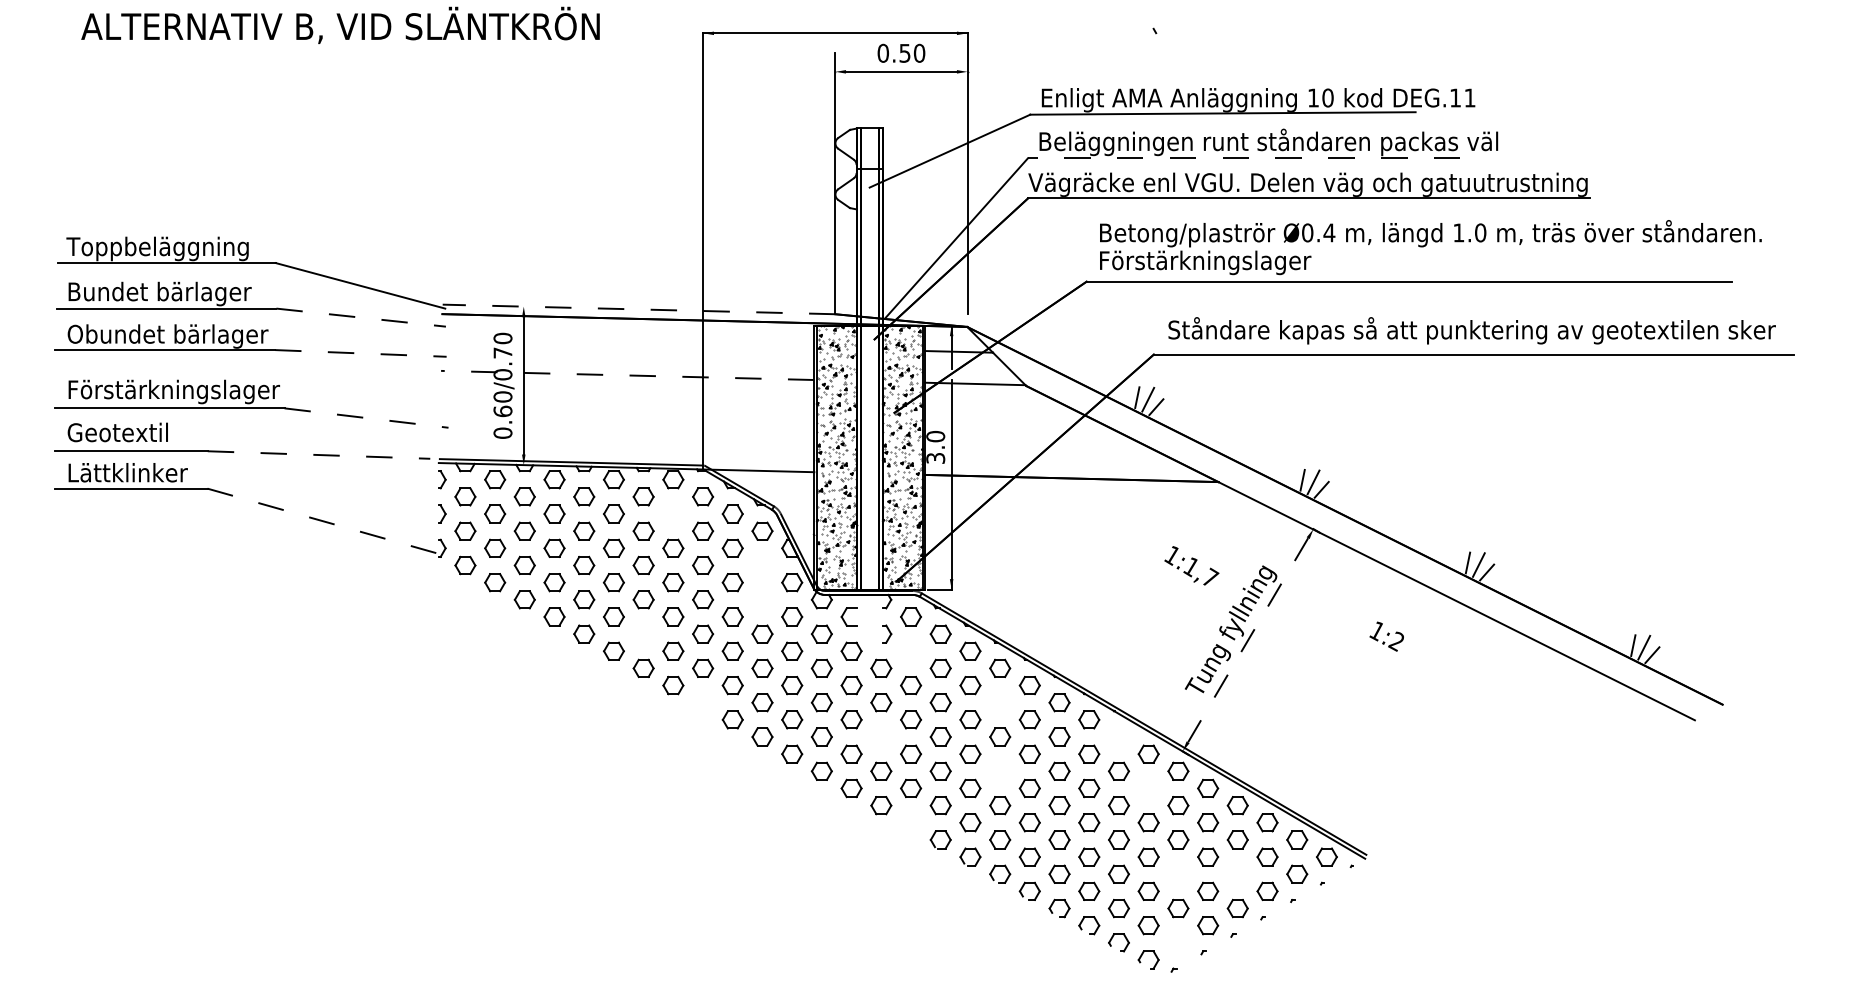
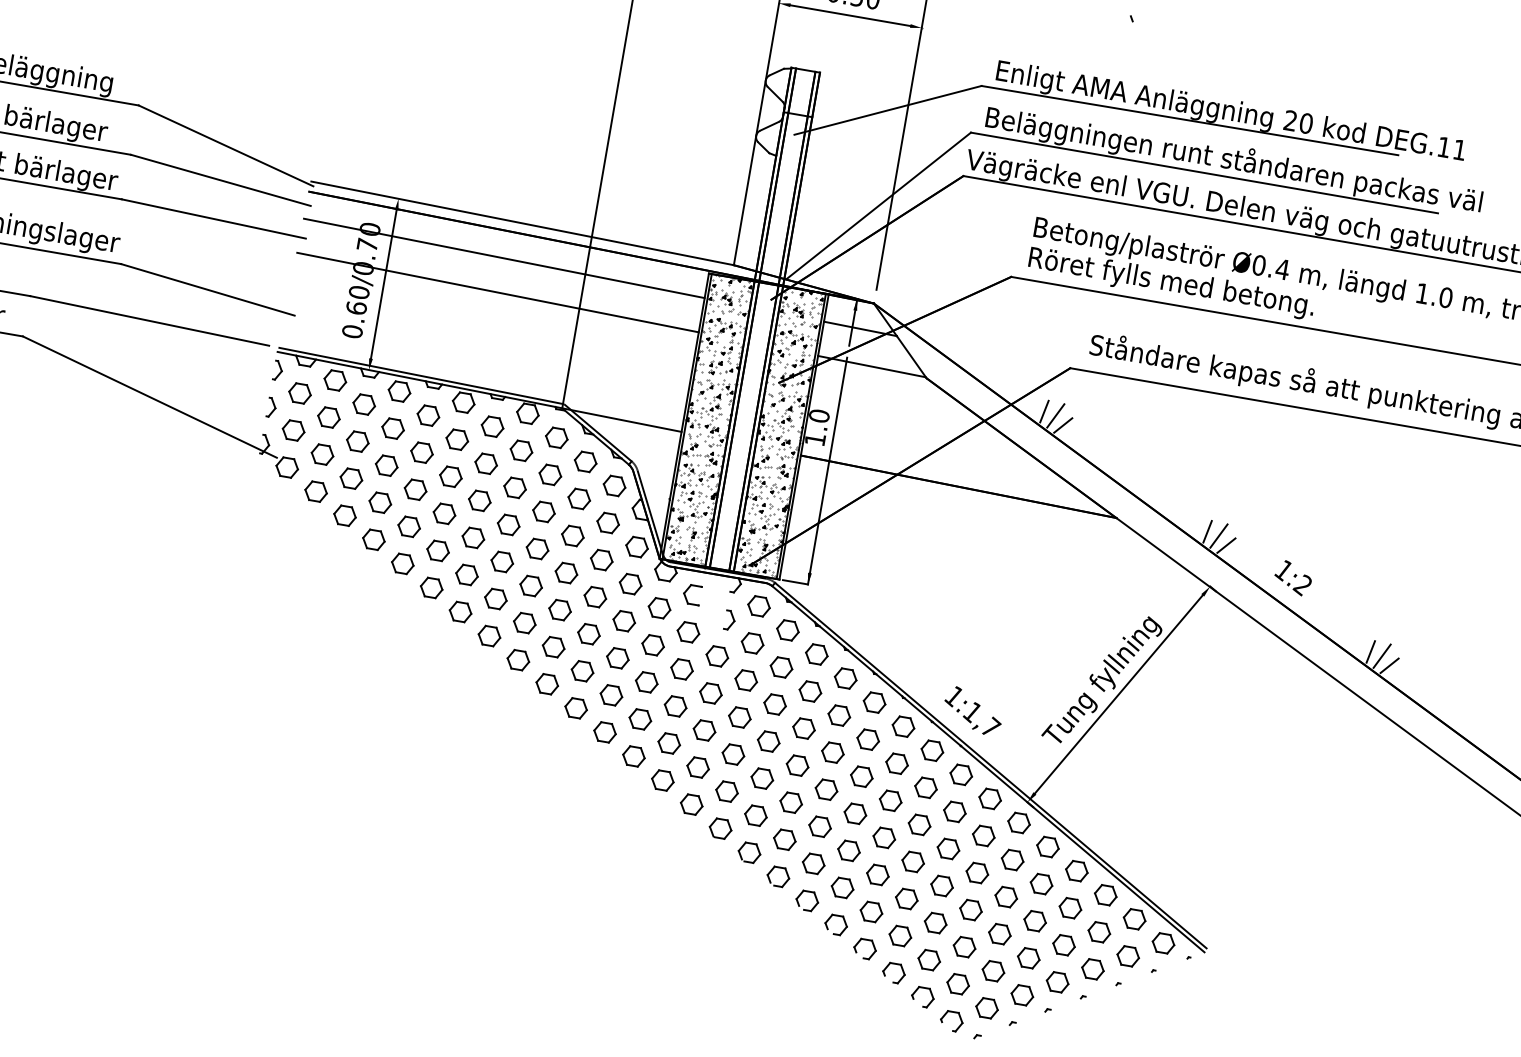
text: (1313, 97) -> (1290, 120), 10 -> 20
line: (1243, 158) -> (1203, 173), dashed -> solid
text: (1232, 262) -> (1172, 283), Förstärkningslager -> Röret fylls med betong.
line: (638, 309) -> (521, 223), dashed -> solid
line: (361, 317) -> (221, 180), dashed -> solid
line: (627, 343) -> (503, 258), added
line: (360, 353) -> (213, 218), dashed -> solid
line: (627, 375) -> (497, 292), dashed -> solid
line: (366, 418) -> (207, 290), dashed -> solid
line: (319, 455) -> (150, 321), dashed -> solid
text: (935, 458) -> (815, 439), 3.0 -> 1.0
part: (673, 513) -> (521, 450), added
line: (331, 523) -> (150, 397), dashed -> solid
part: (762, 565) -> (608, 523), added
text: (1191, 565) -> (972, 710), moved
part: (762, 599) -> (601, 559), added
part: (643, 633) -> (466, 574), added
text: (1386, 636) -> (1292, 577), moved
line: (1247, 640) -> (1118, 694), dashed -> solid
part: (911, 650) -> (753, 642), added
part: (703, 702) -> (518, 660), added
part: (1000, 702) -> (839, 715), added
part: (881, 736) -> (704, 729), added
part: (1118, 736) -> (960, 774), added
part: (1000, 770) -> (827, 788), added
part: (1148, 788) -> (983, 835), added
part: (910, 822) -> (720, 828), added
part: (1178, 873) -> (1000, 933), added
part: (1237, 873) -> (1063, 944), added
part: (1178, 942) -> (987, 1007), added

